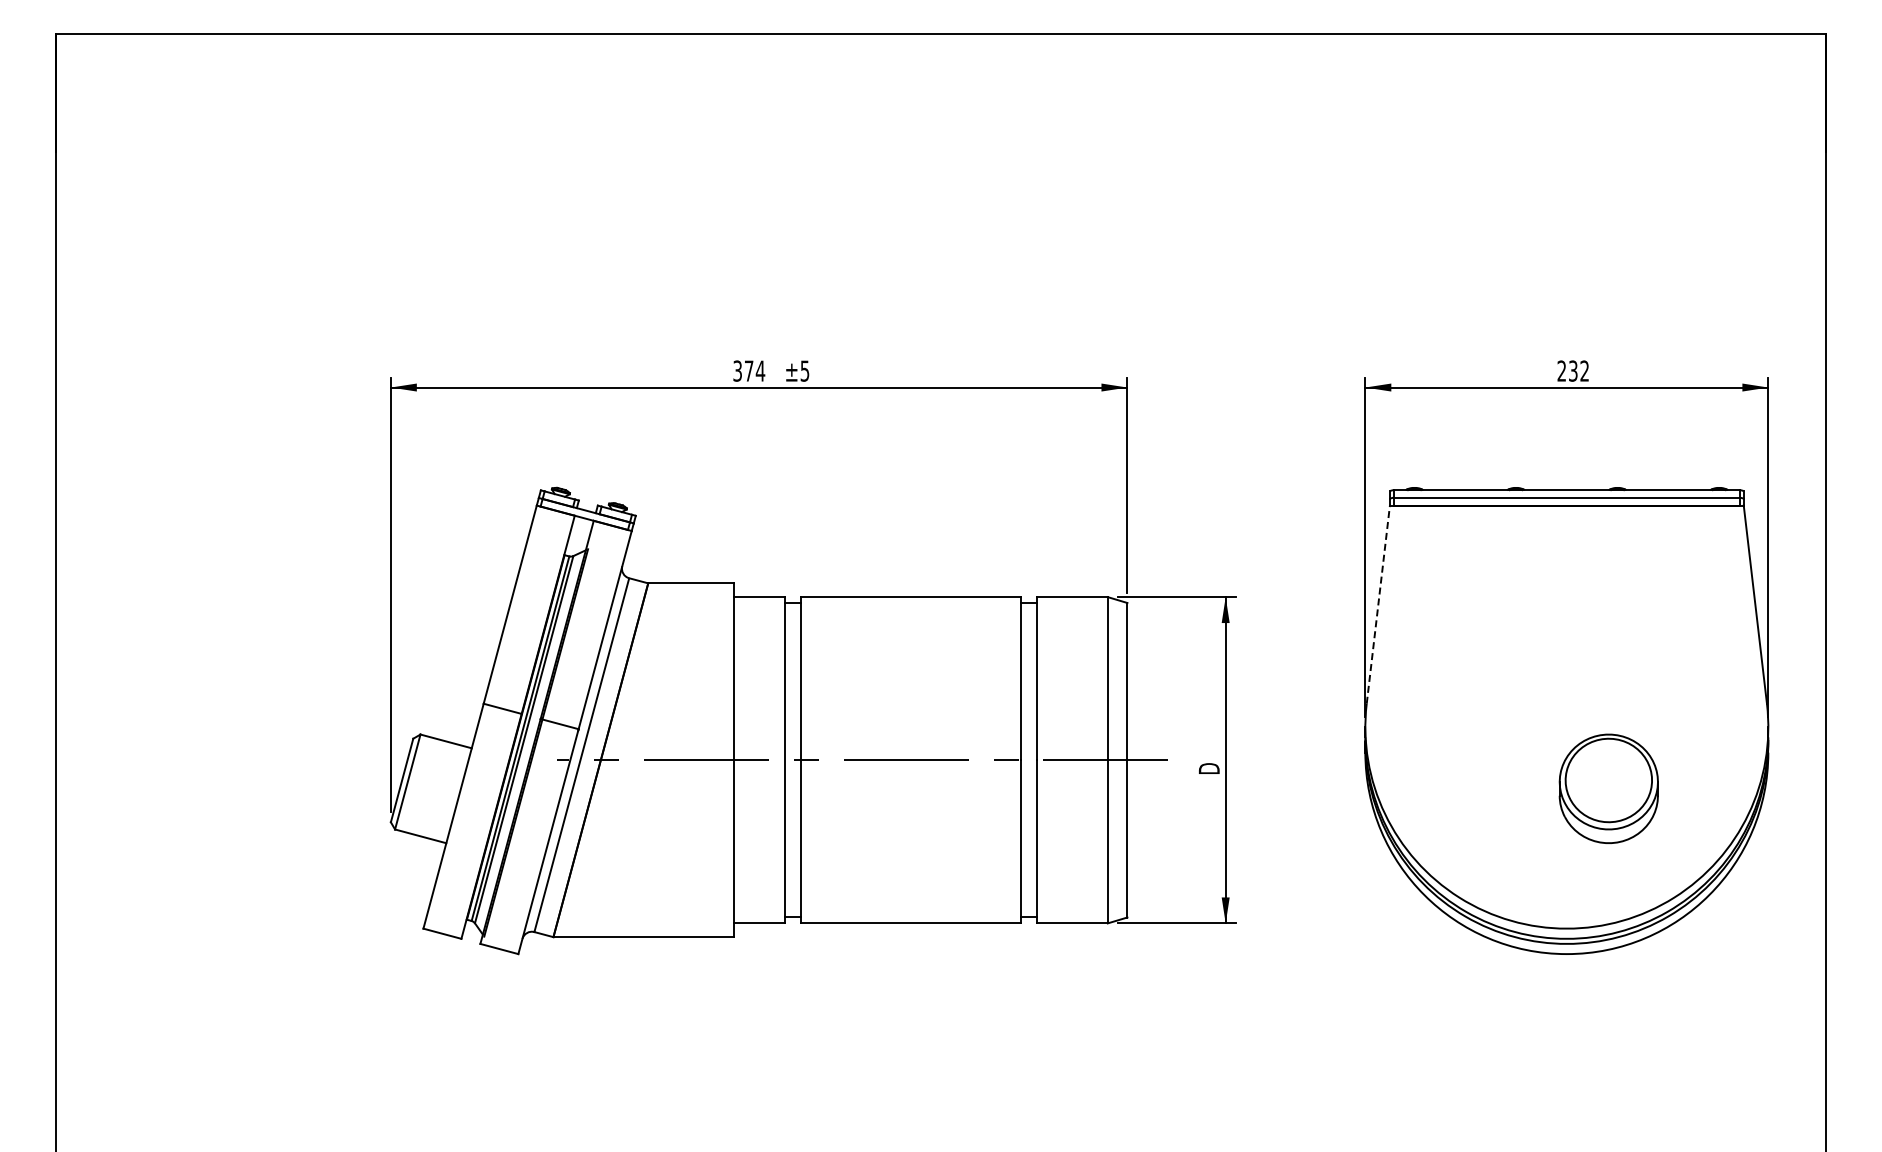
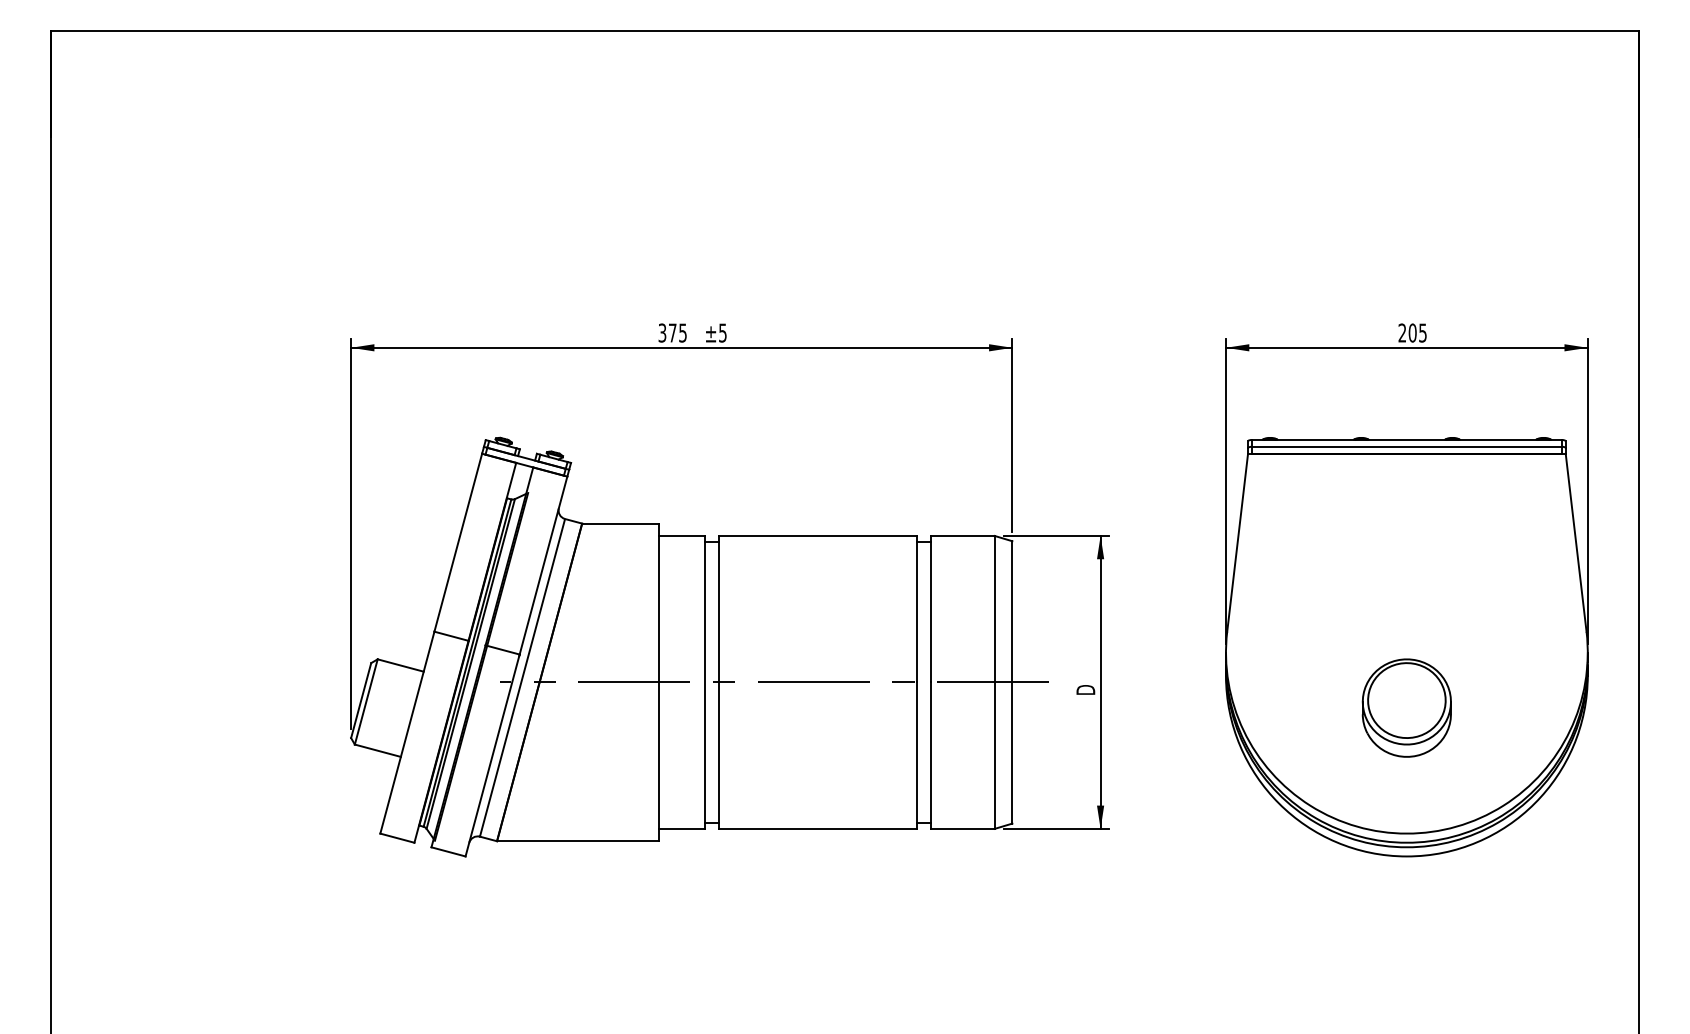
text: (760, 370) -> (682, 332), 374 -> 375
text: (1578, 370) -> (1417, 332), 232 -> 205
line: (1378, 604) -> (1237, 542), dashed -> solid
part: (1608, 788) -> (1406, 707), moved

